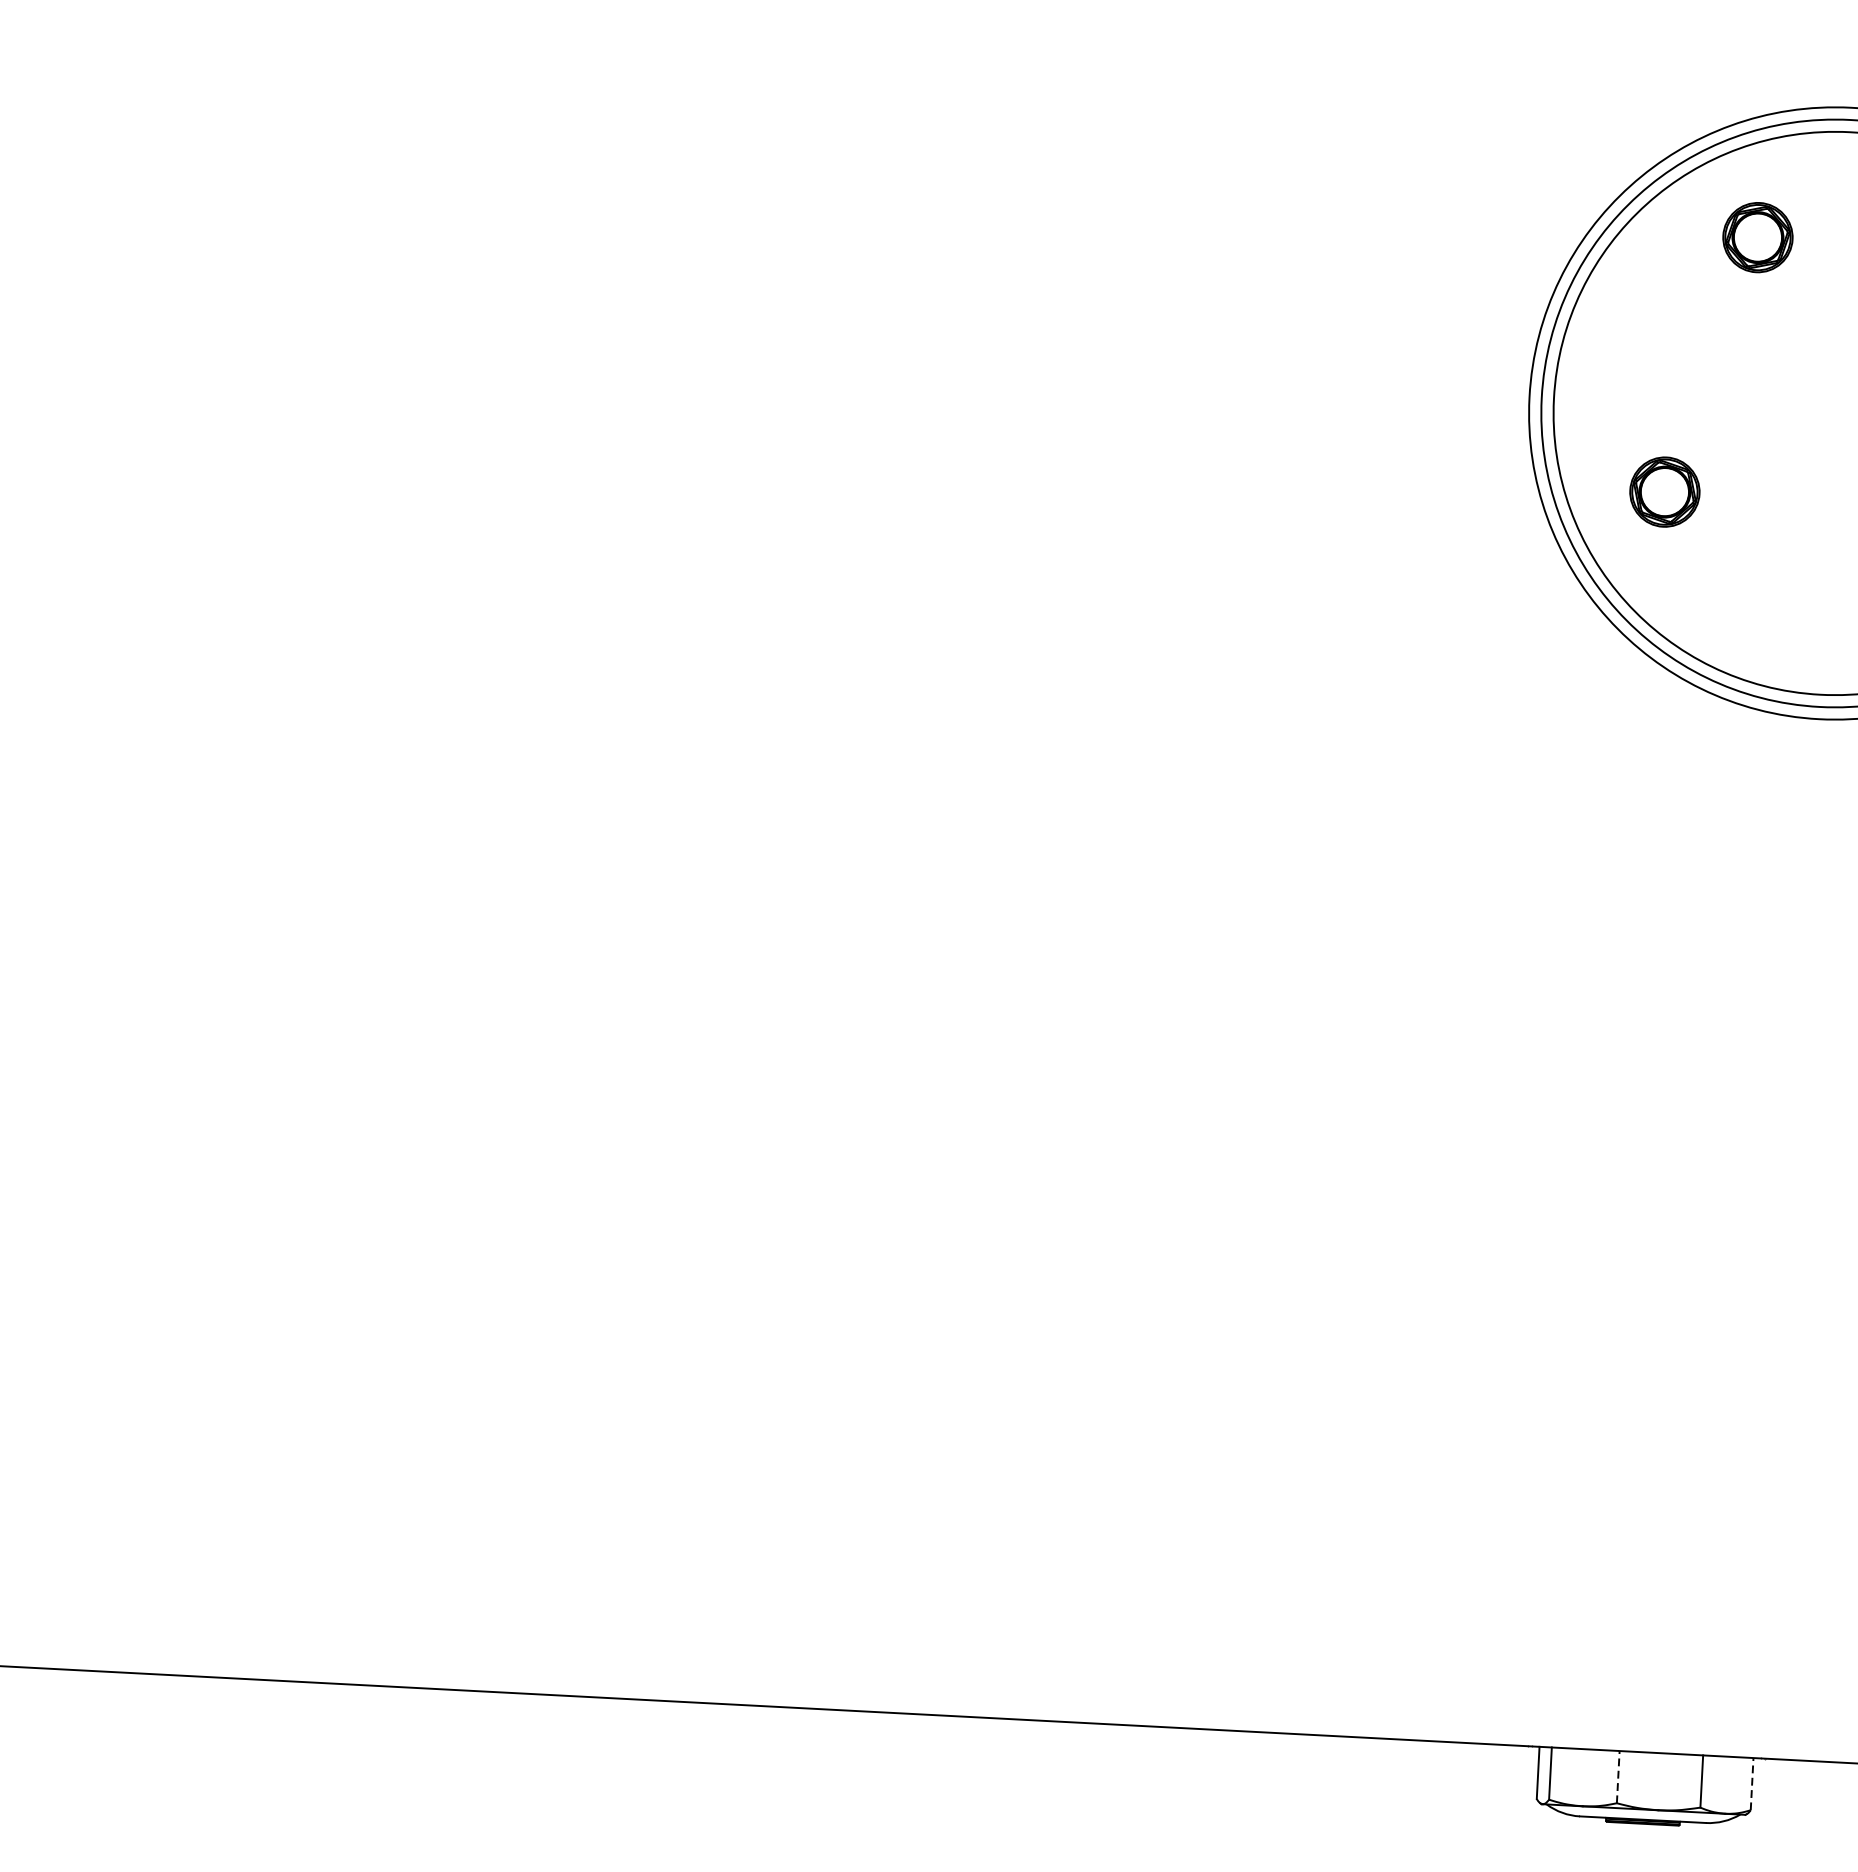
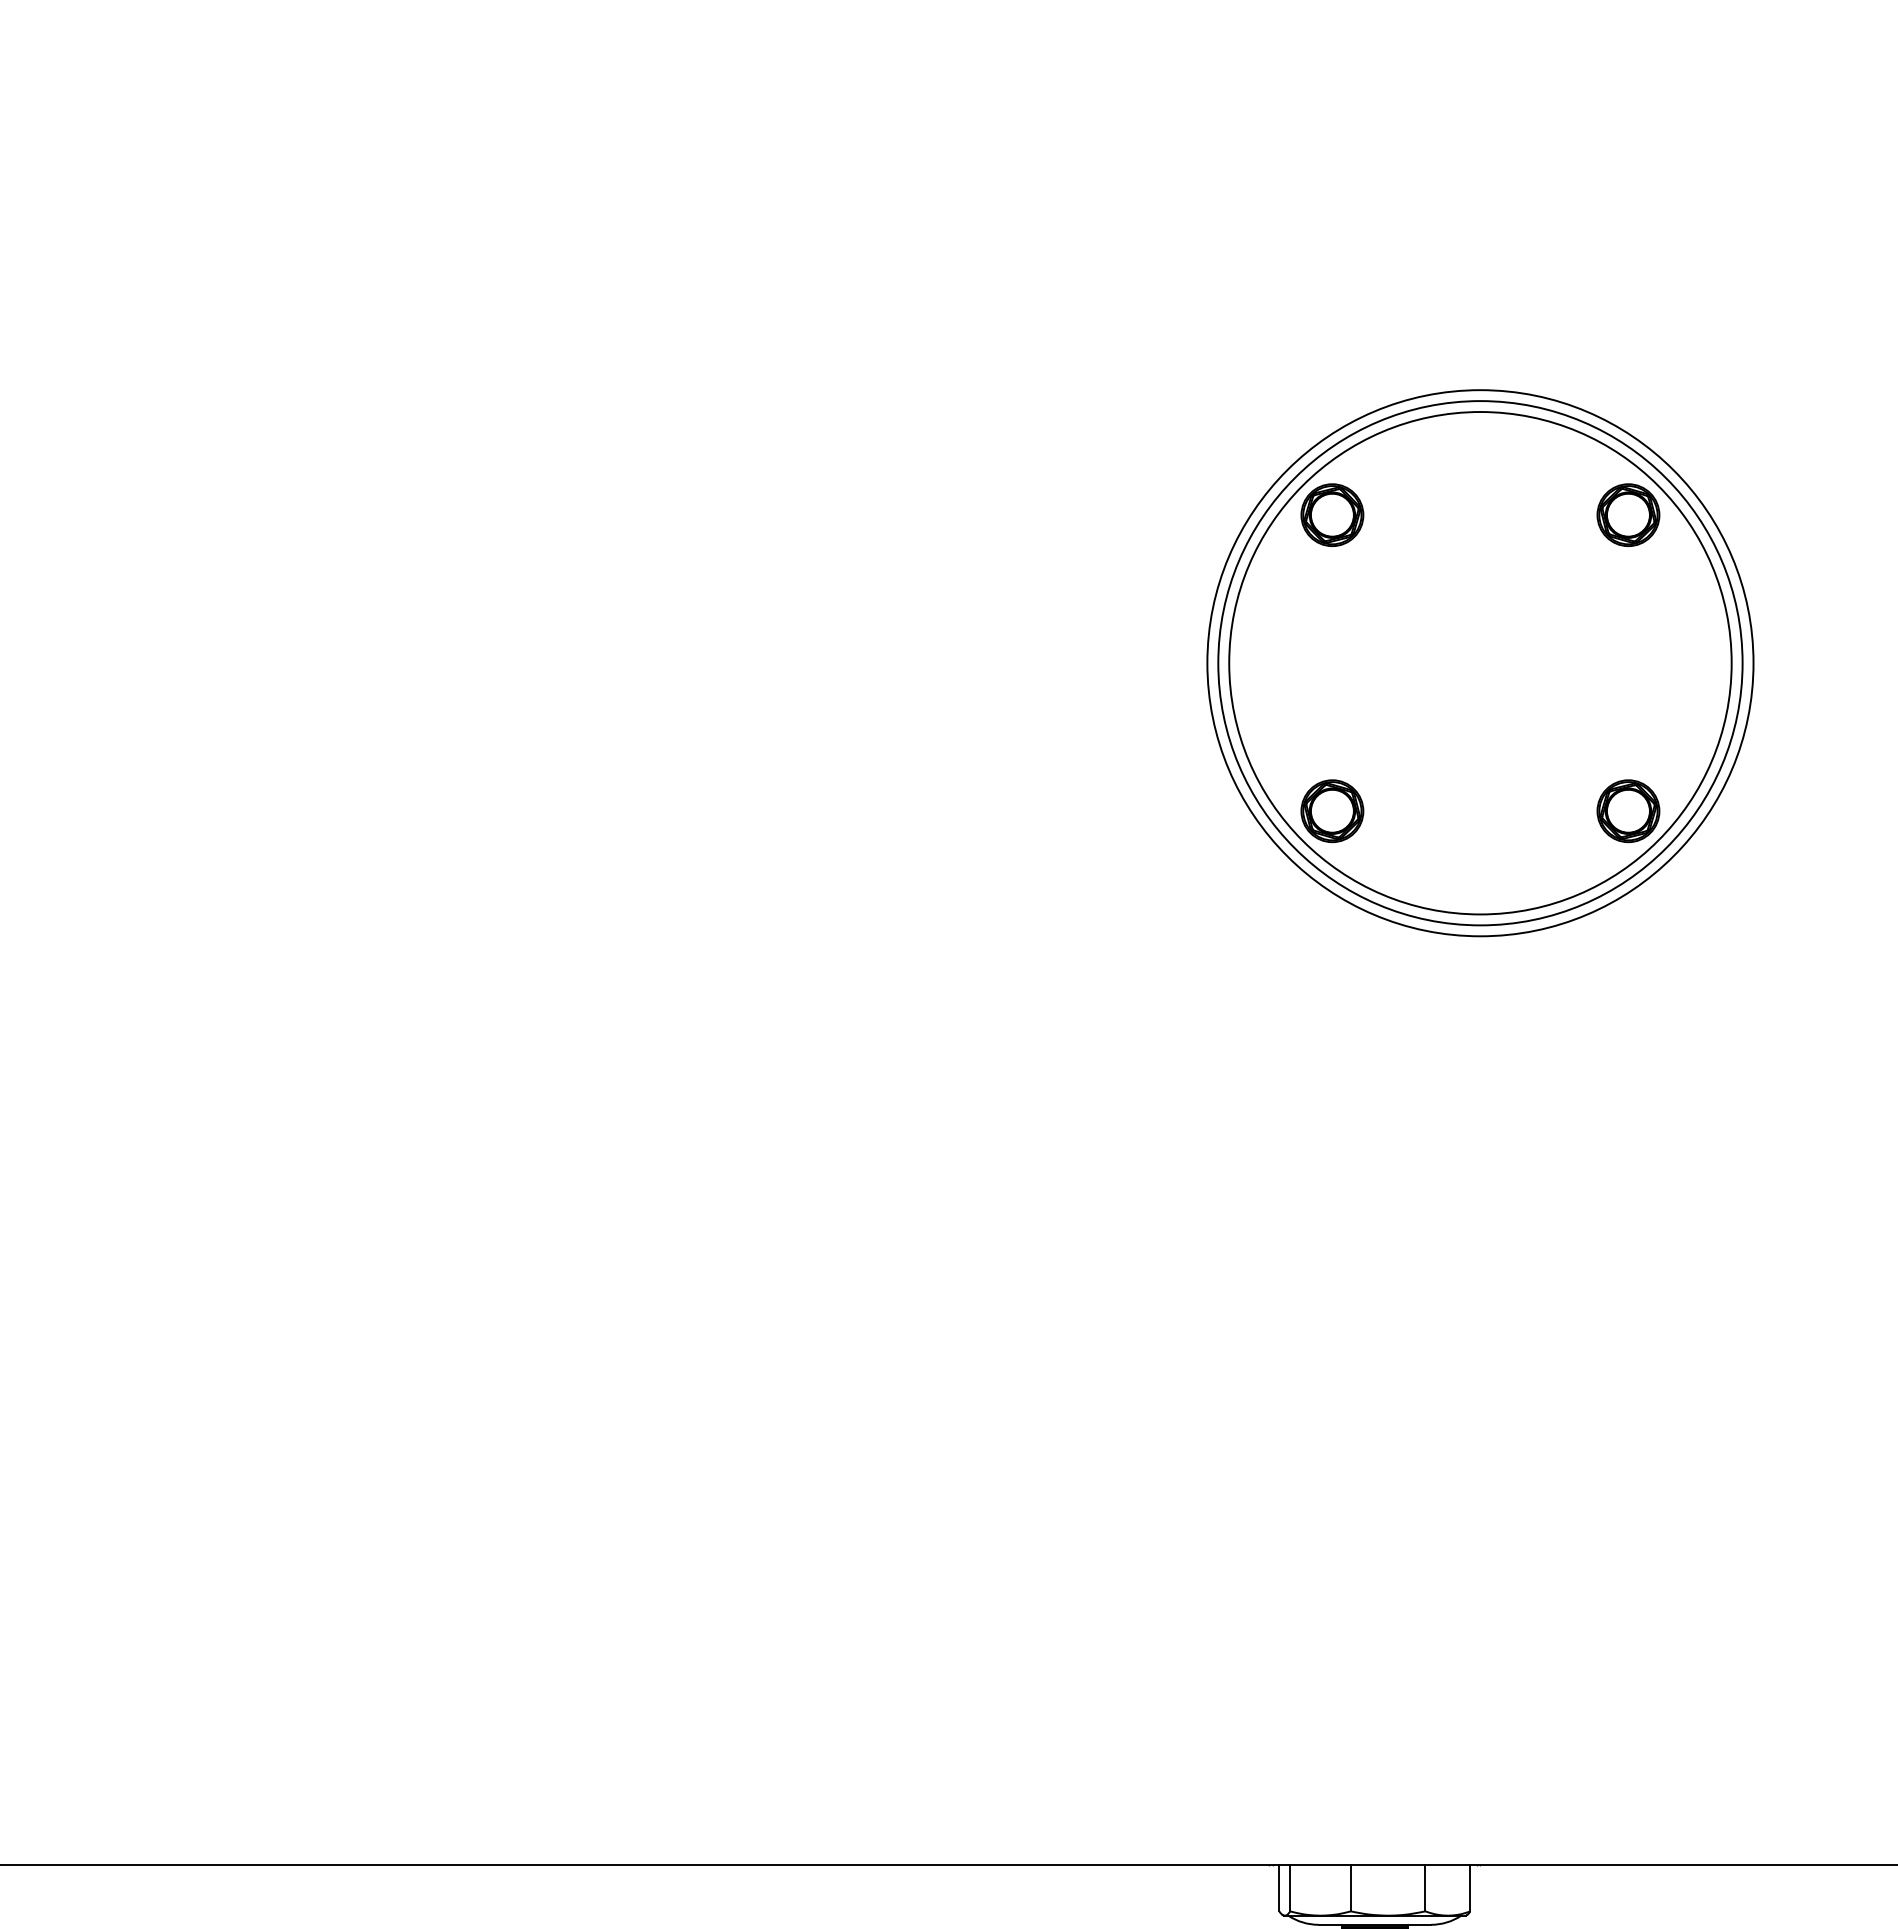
part: (1758, 236) -> (1332, 514), moved
part: (1664, 492) -> (1332, 811), moved
line: (1617, 1776) -> (1350, 1887), dashed -> solid
line: (1752, 1783) -> (1470, 1887), dashed -> solid

